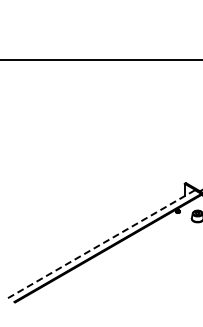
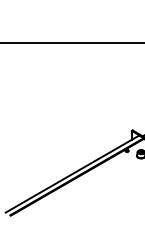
line: (101, 244) -> (72, 174), dashed -> solid

